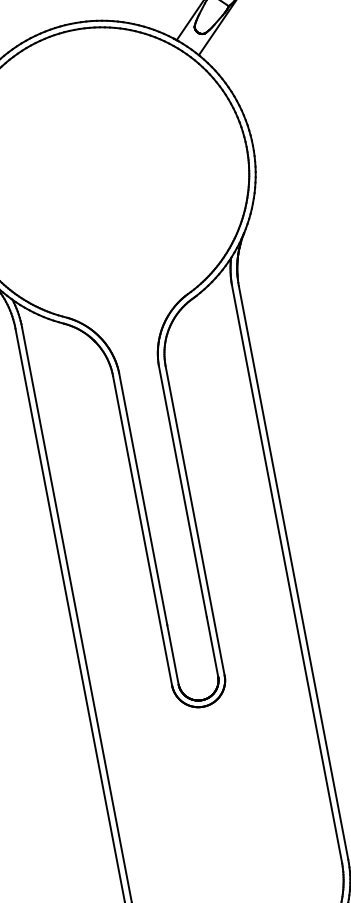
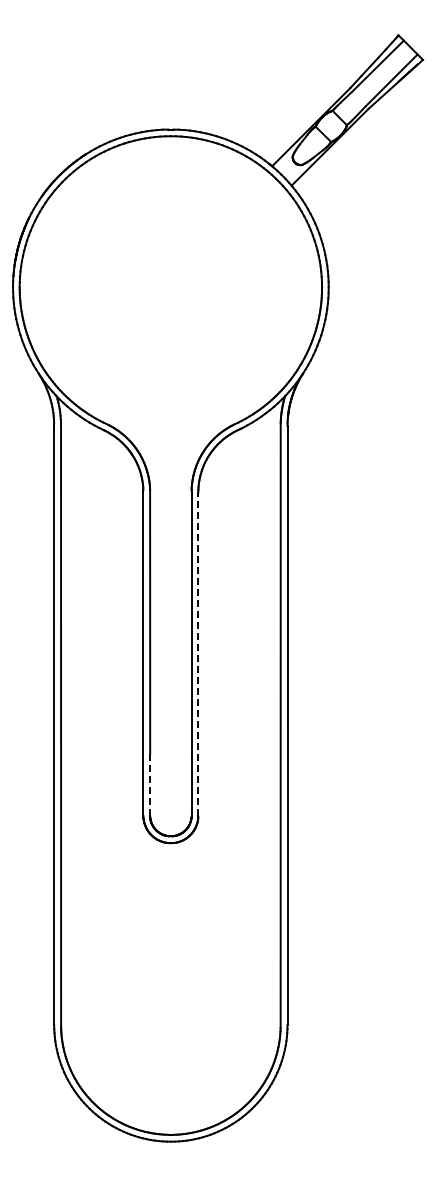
line: (195, 521) -> (198, 654), solid -> dashed
line: (173, 655) -> (150, 785), solid -> dashed

